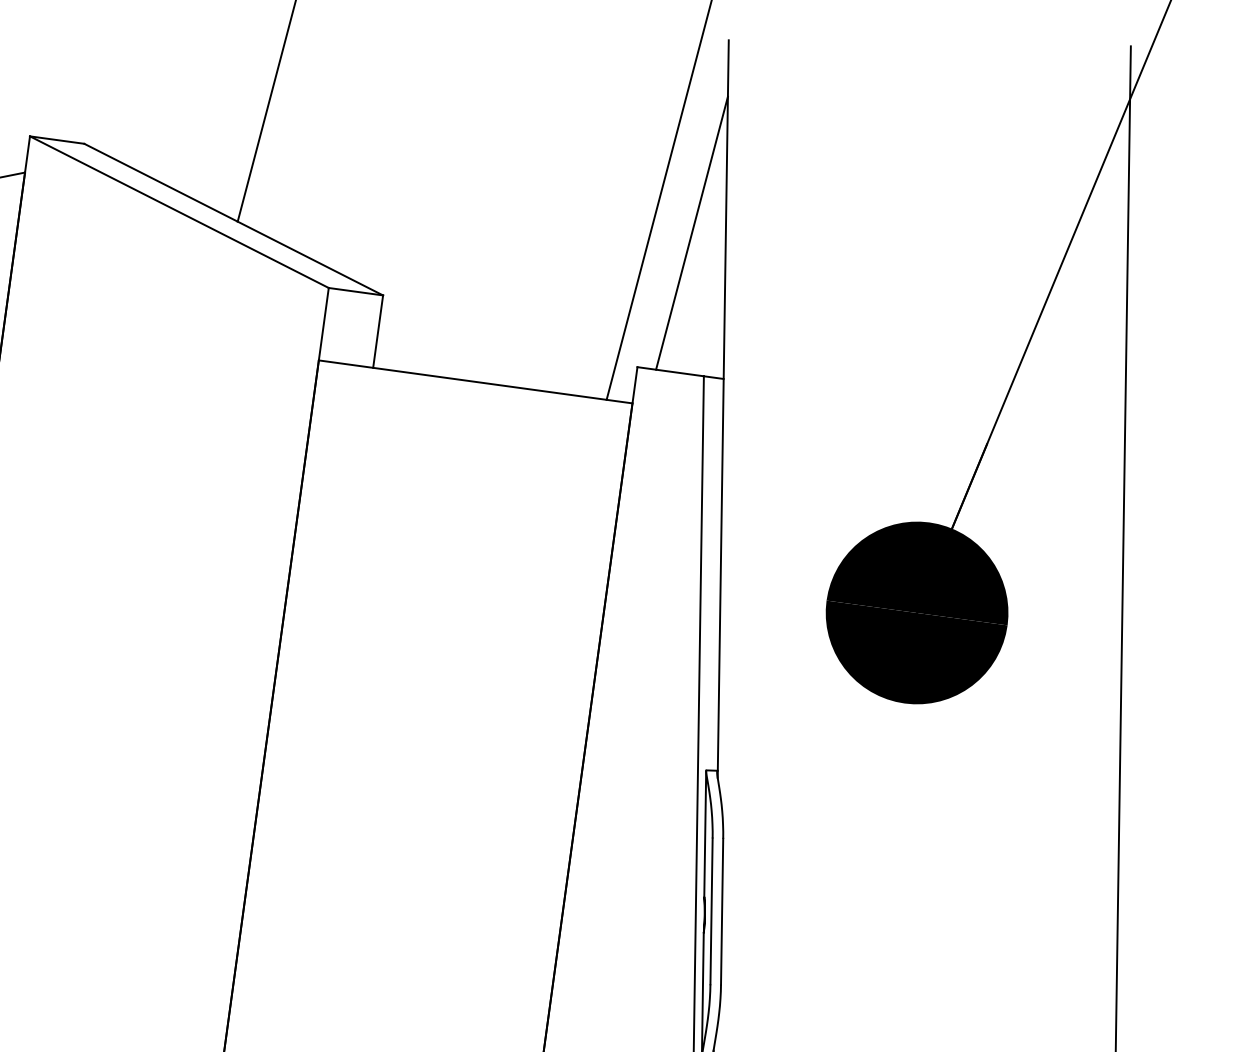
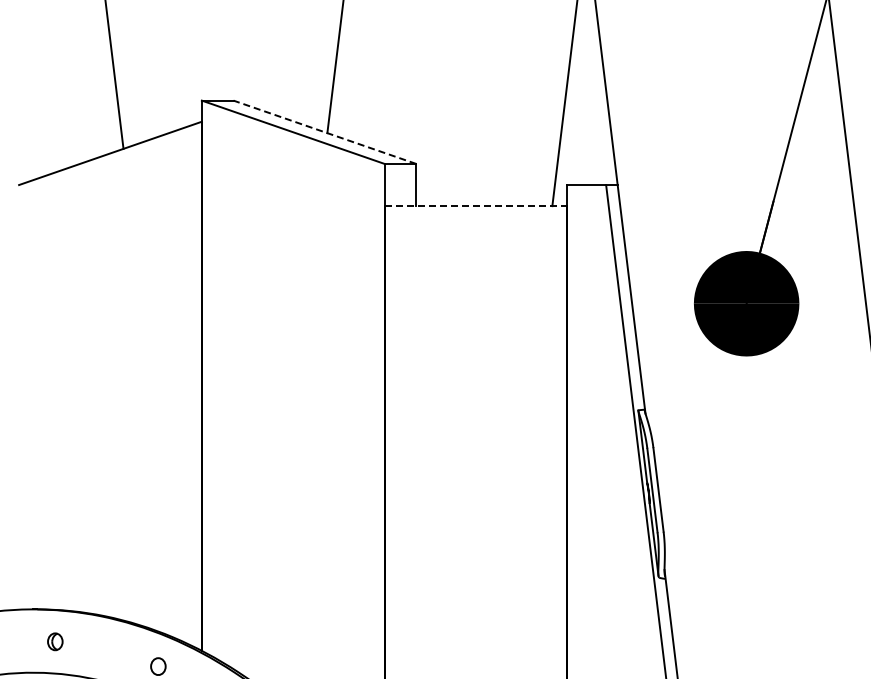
line: (232, 219) -> (324, 132), solid -> dashed
line: (690, 233) -> (587, 104), removed
line: (476, 382) -> (476, 206), solid -> dashed

